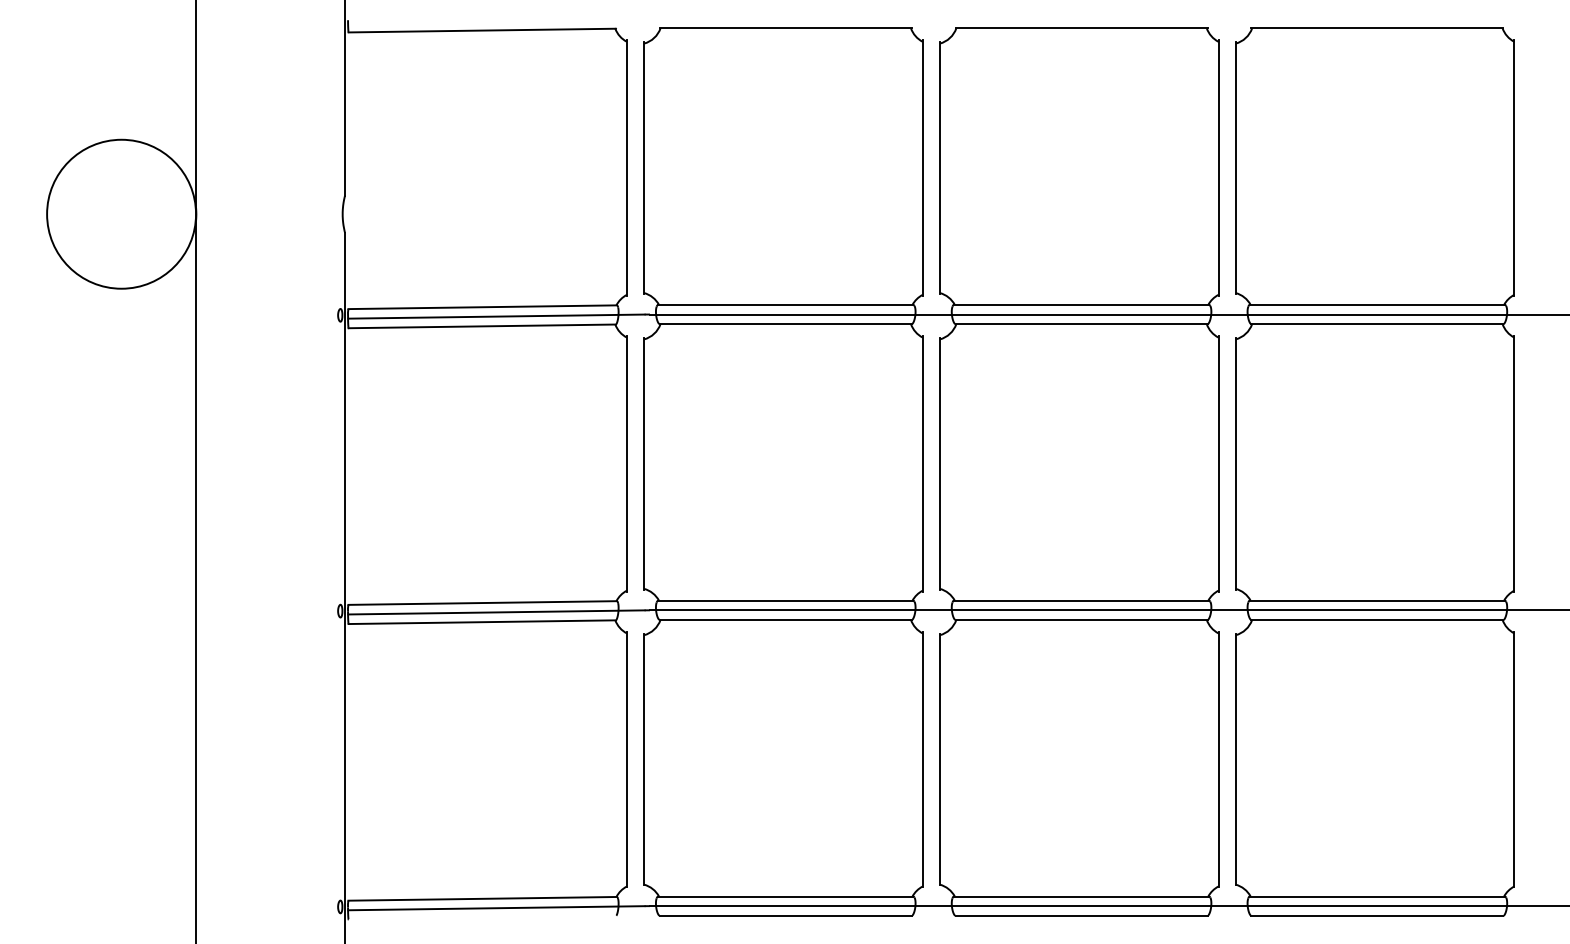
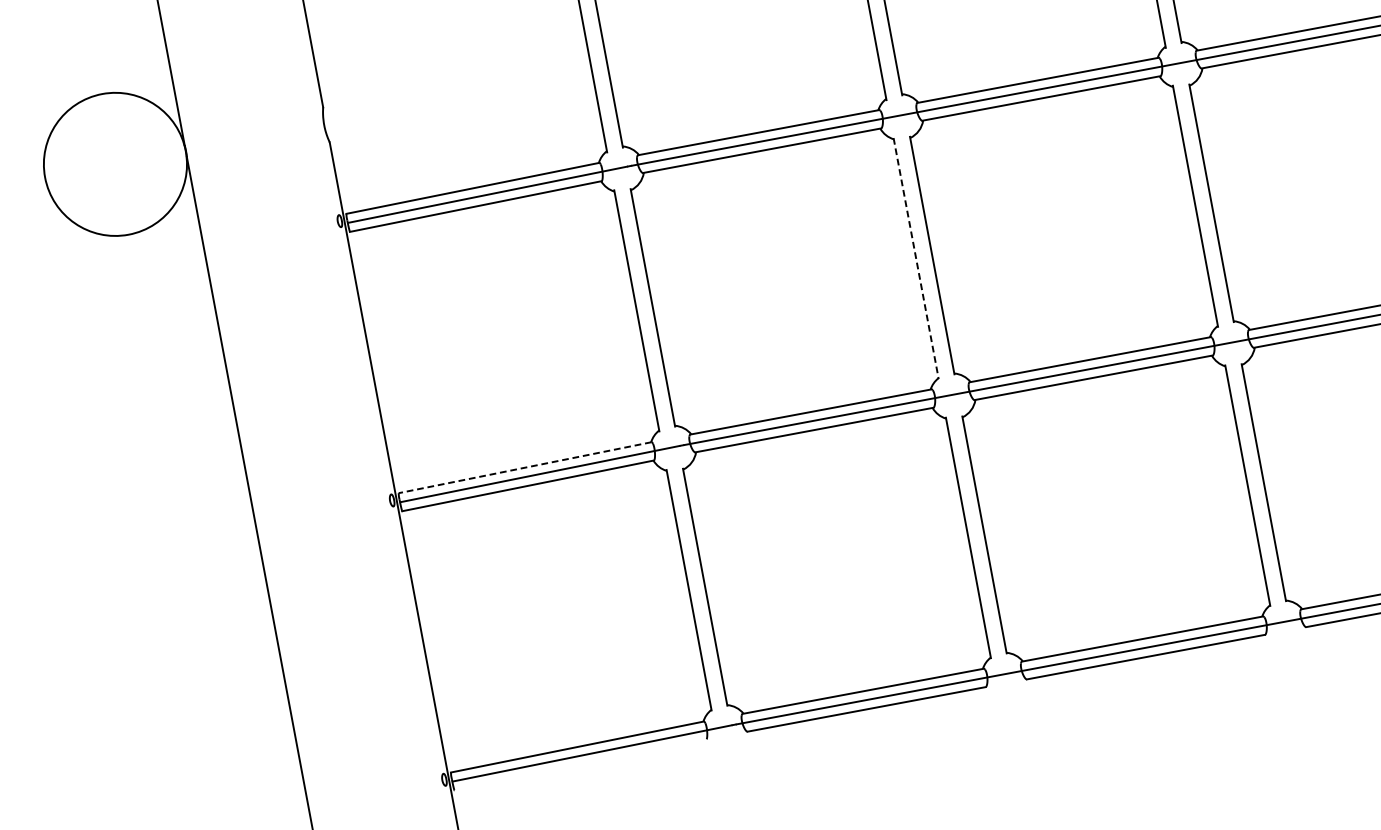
line: (922, 463) -> (915, 258), solid -> dashed
line: (482, 603) -> (525, 468), solid -> dashed

